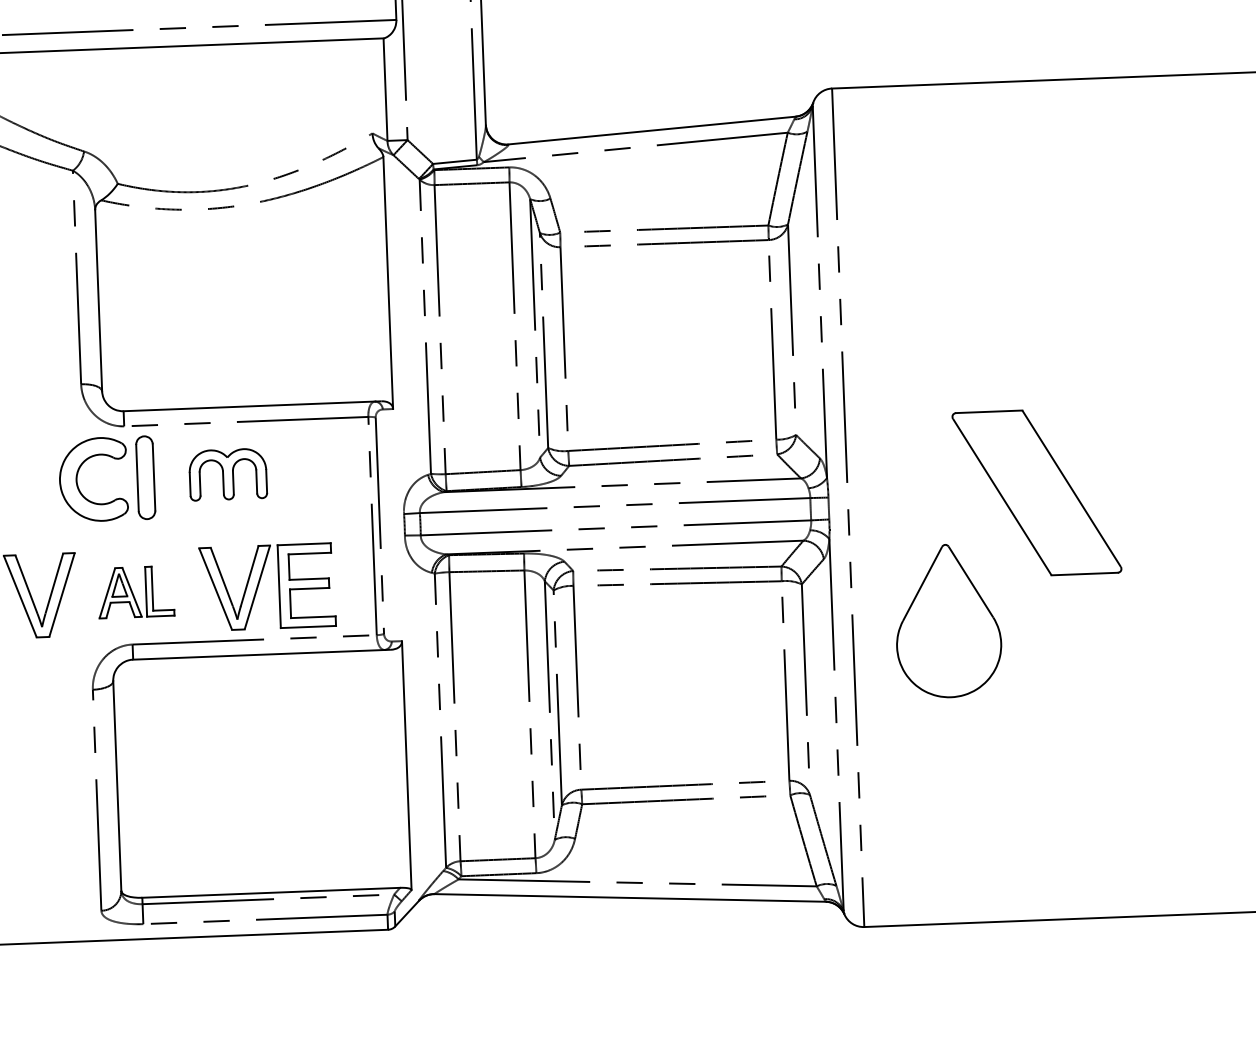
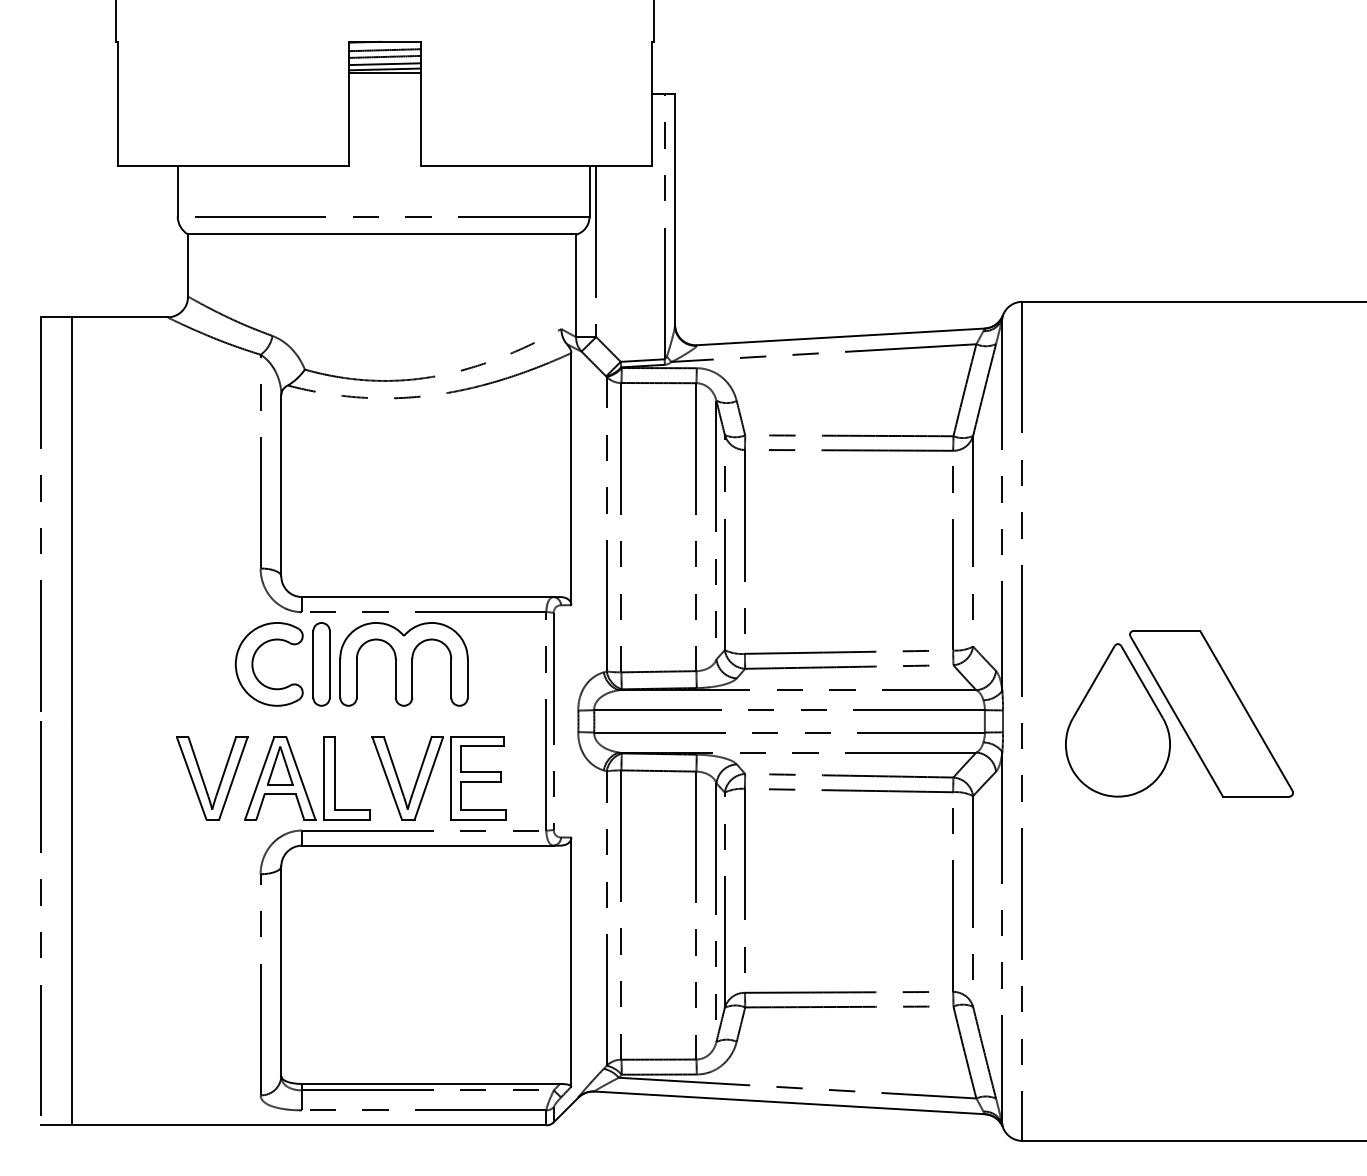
part: (227, 474) -> (403, 664), size x1.67
part: (136, 592) -> (307, 778), size x1.67
part: (947, 621) -> (1117, 720), moved

